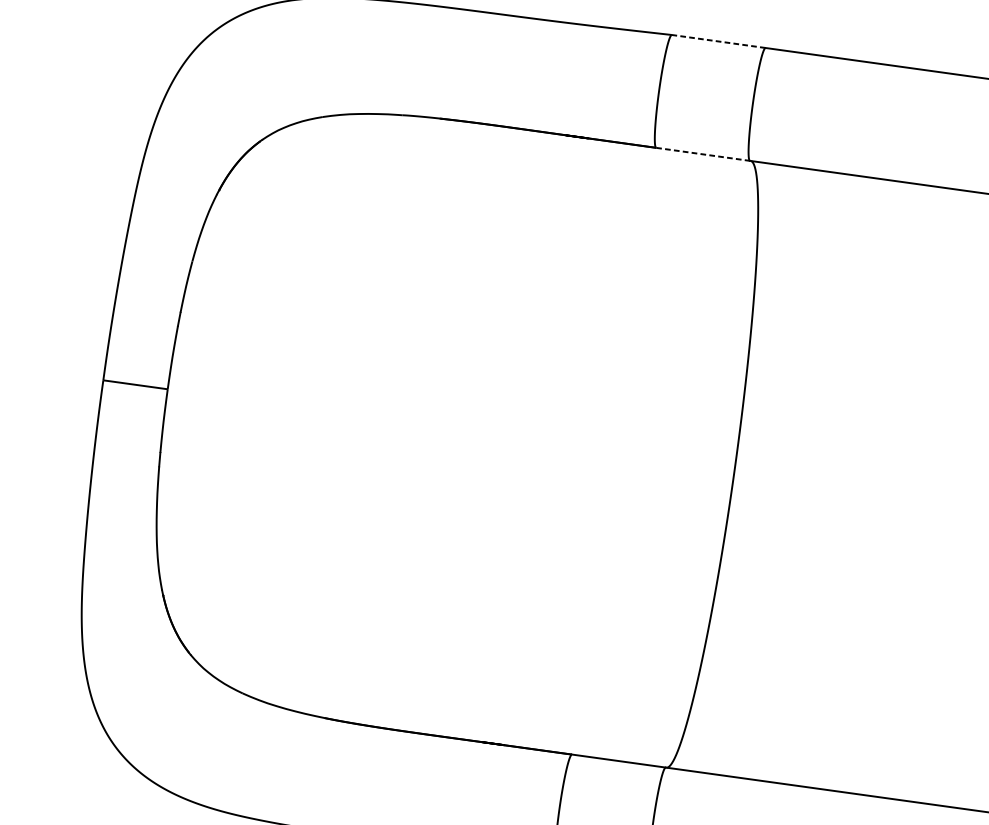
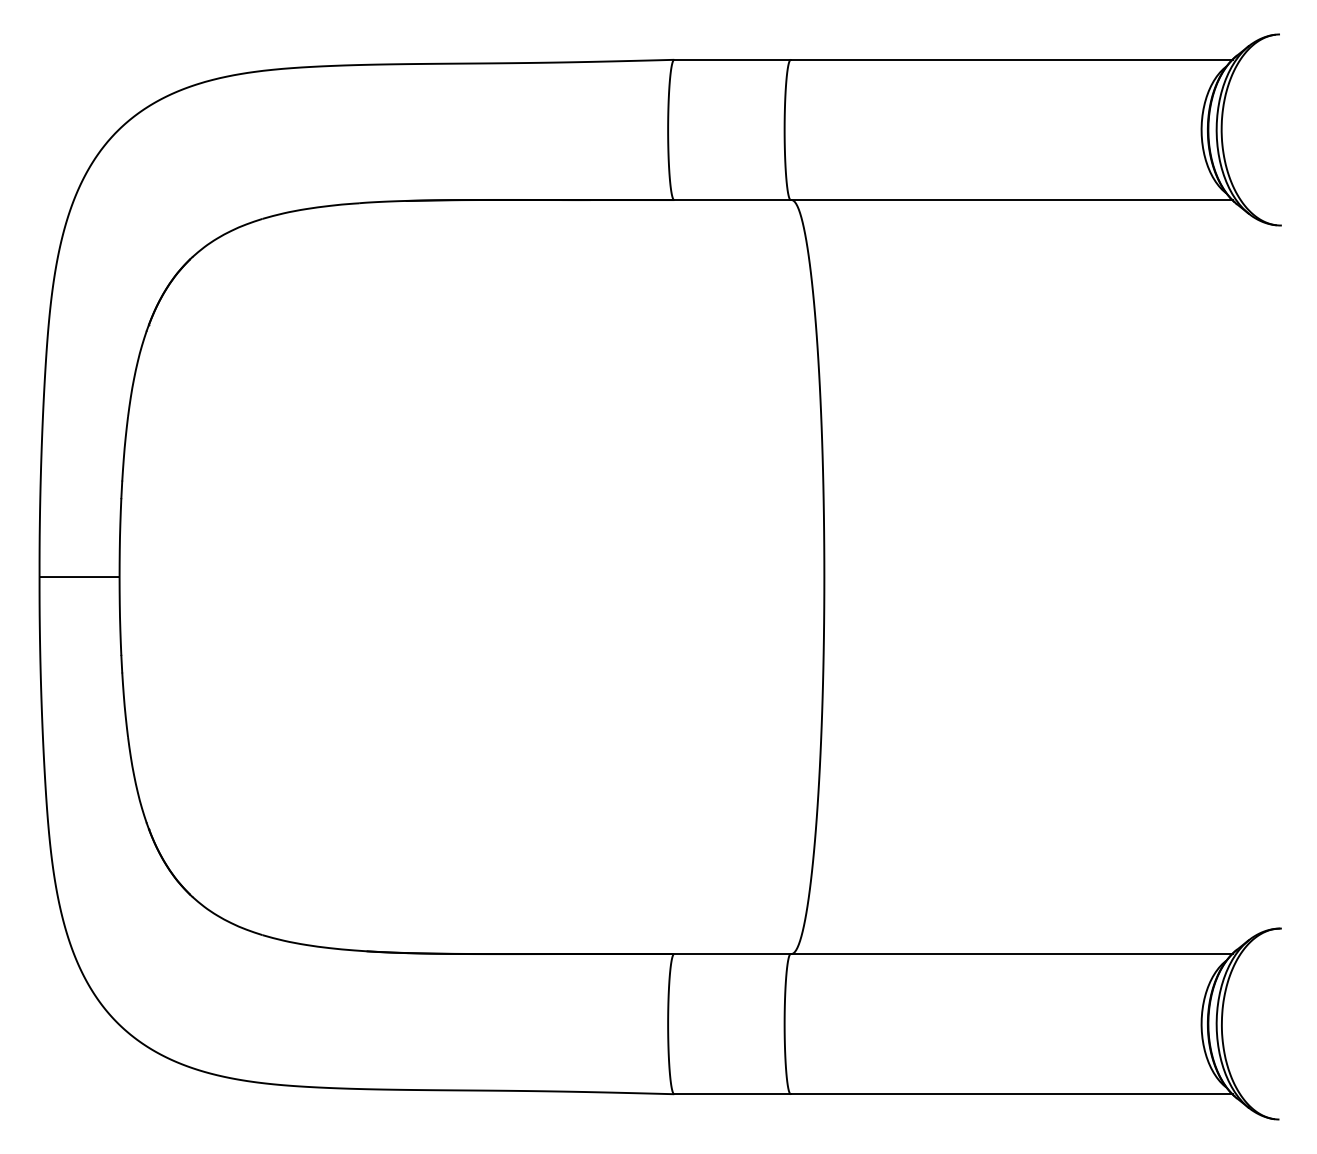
line: (718, 41) -> (732, 59), dashed -> solid
line: (703, 154) -> (732, 200), dashed -> solid

